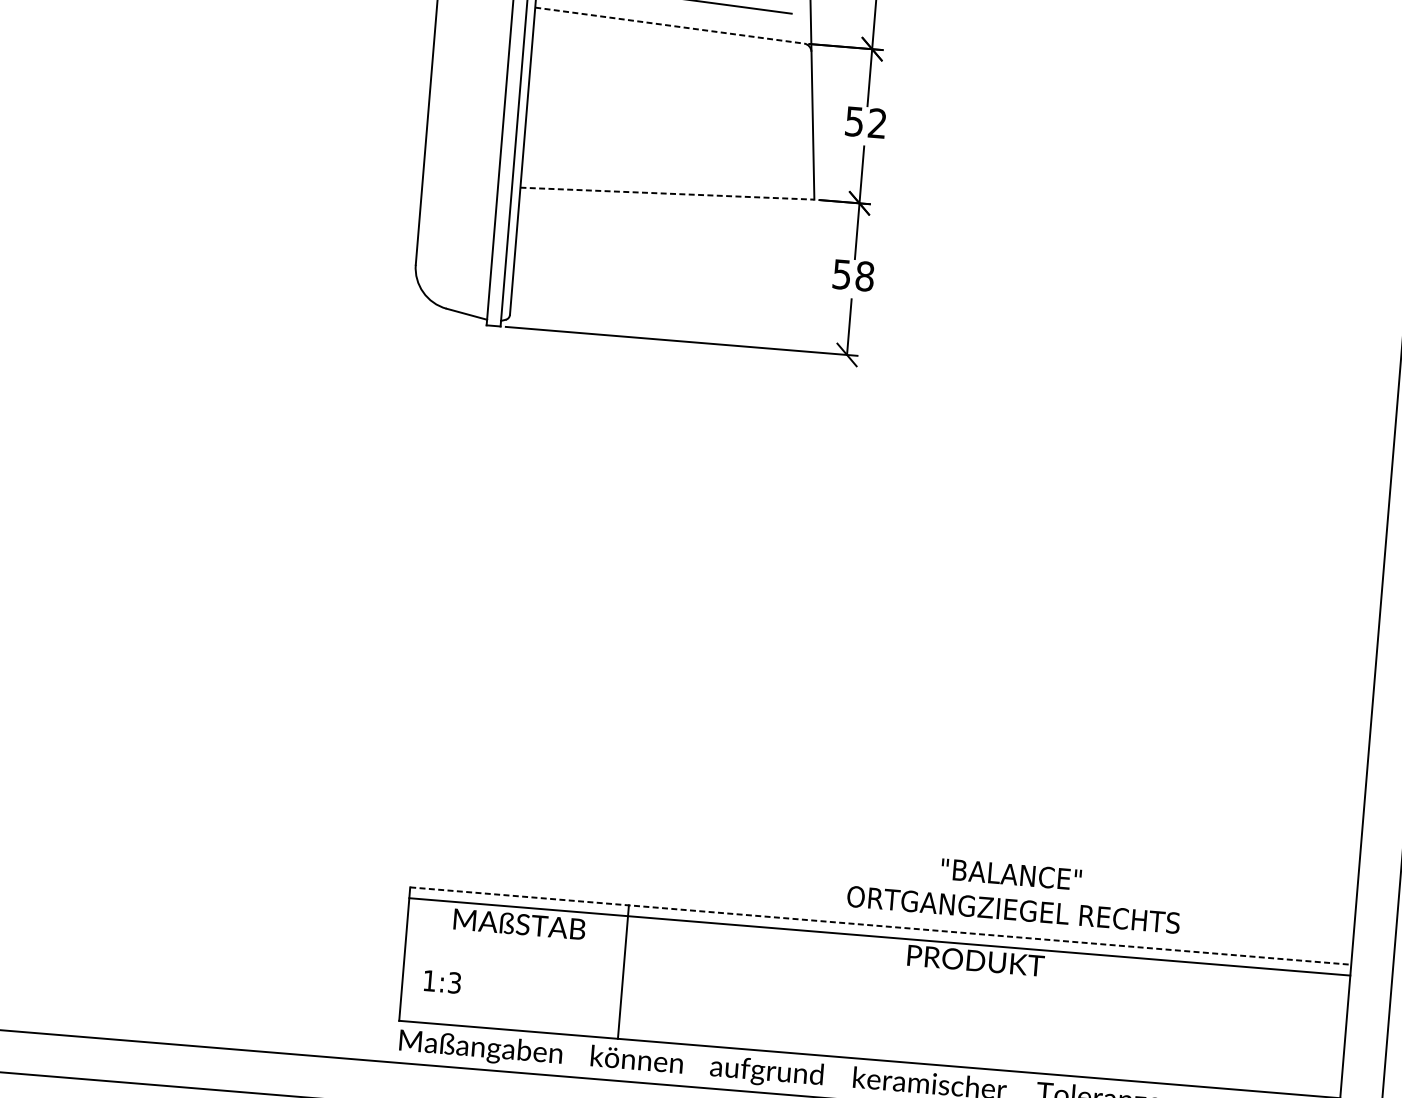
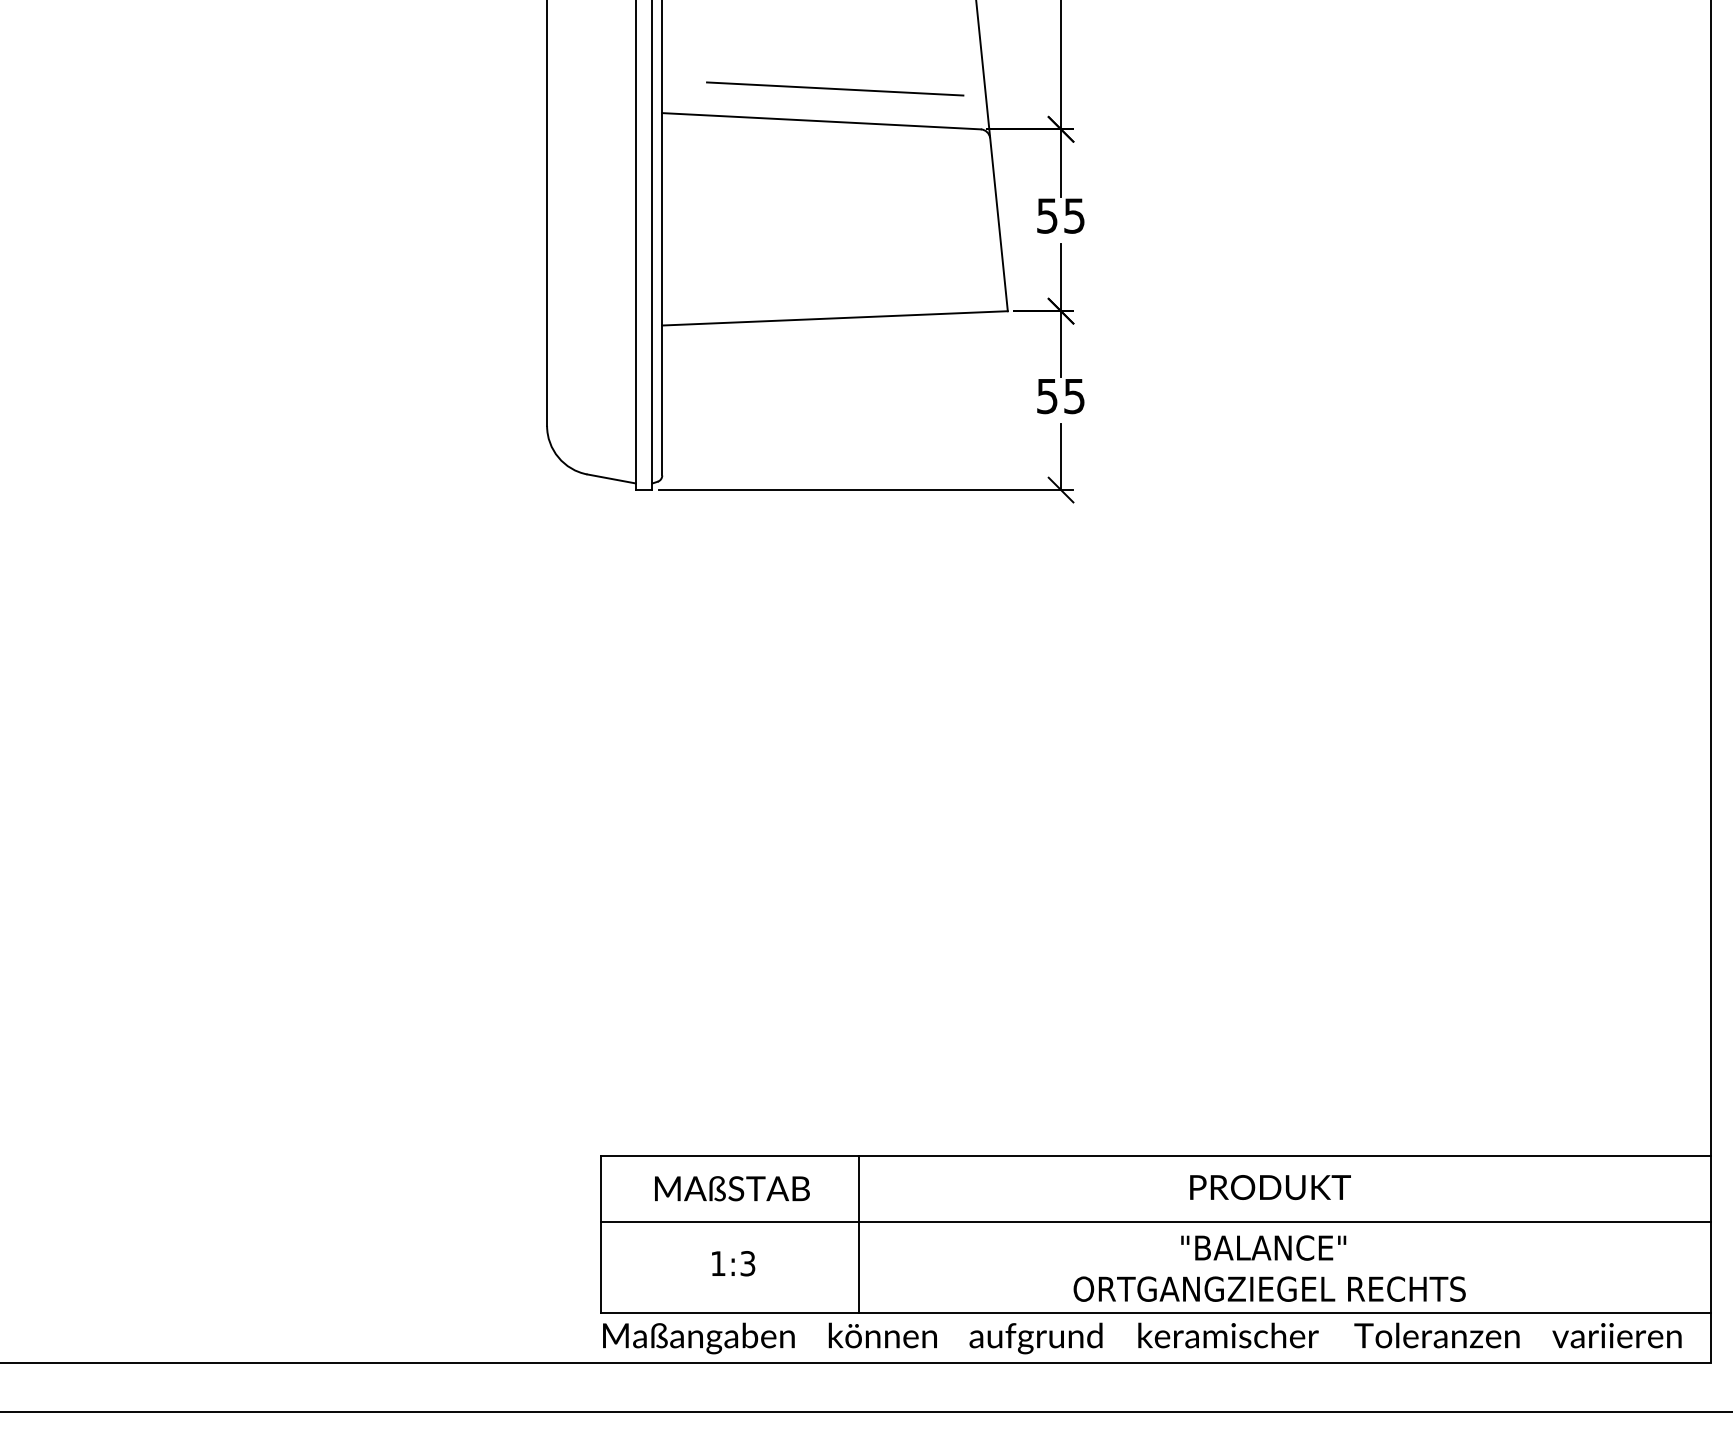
line: (670, 25) -> (822, 121), dashed -> solid
text: (877, 123) -> (1074, 215), 52 -> 55
line: (667, 193) -> (835, 318), dashed -> solid
text: (864, 276) -> (1074, 396), 58 -> 55
text: (1014, 892) -> (1269, 1268), moved
line: (881, 925) -> (1156, 1155), dashed -> solid
line: (879, 936) -> (1155, 1221), moved
text: (442, 981) -> (733, 1263), moved

